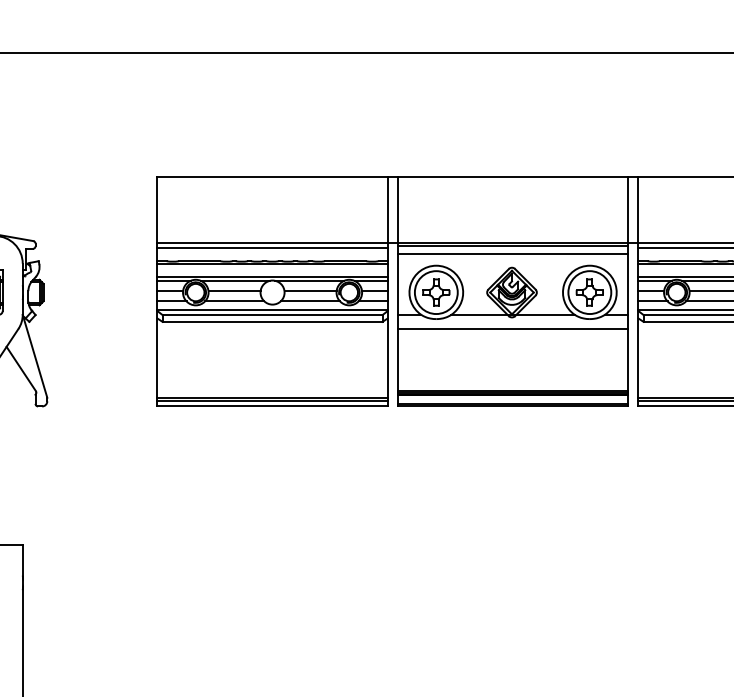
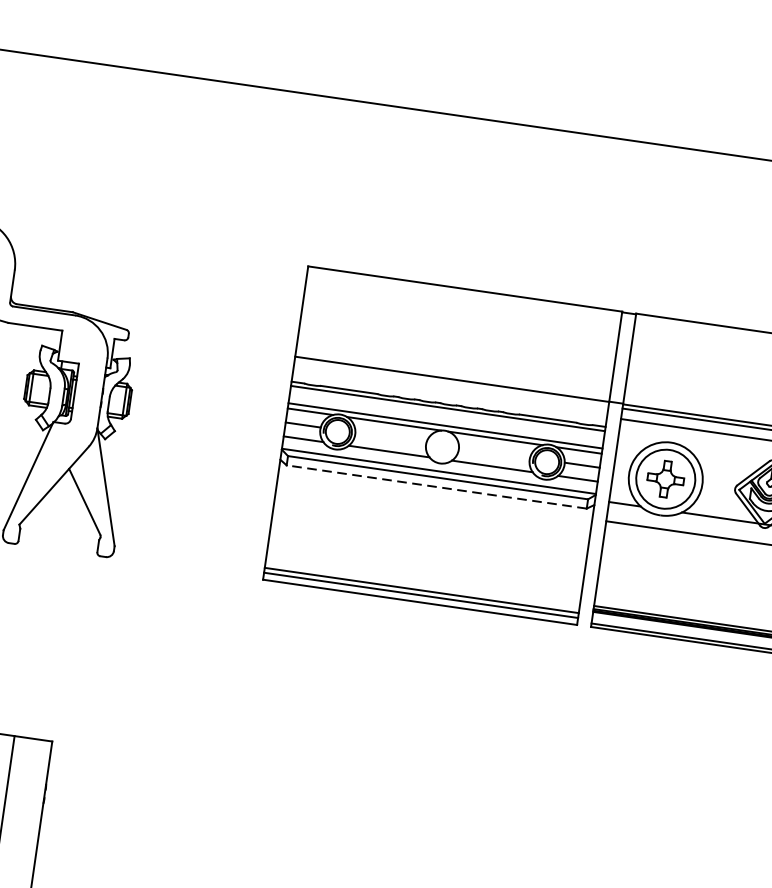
line: (272, 248) -> (451, 386), removed
line: (234, 291) -> (390, 438), removed
line: (310, 291) -> (494, 453), removed
line: (272, 321) -> (436, 486), solid -> dashed

